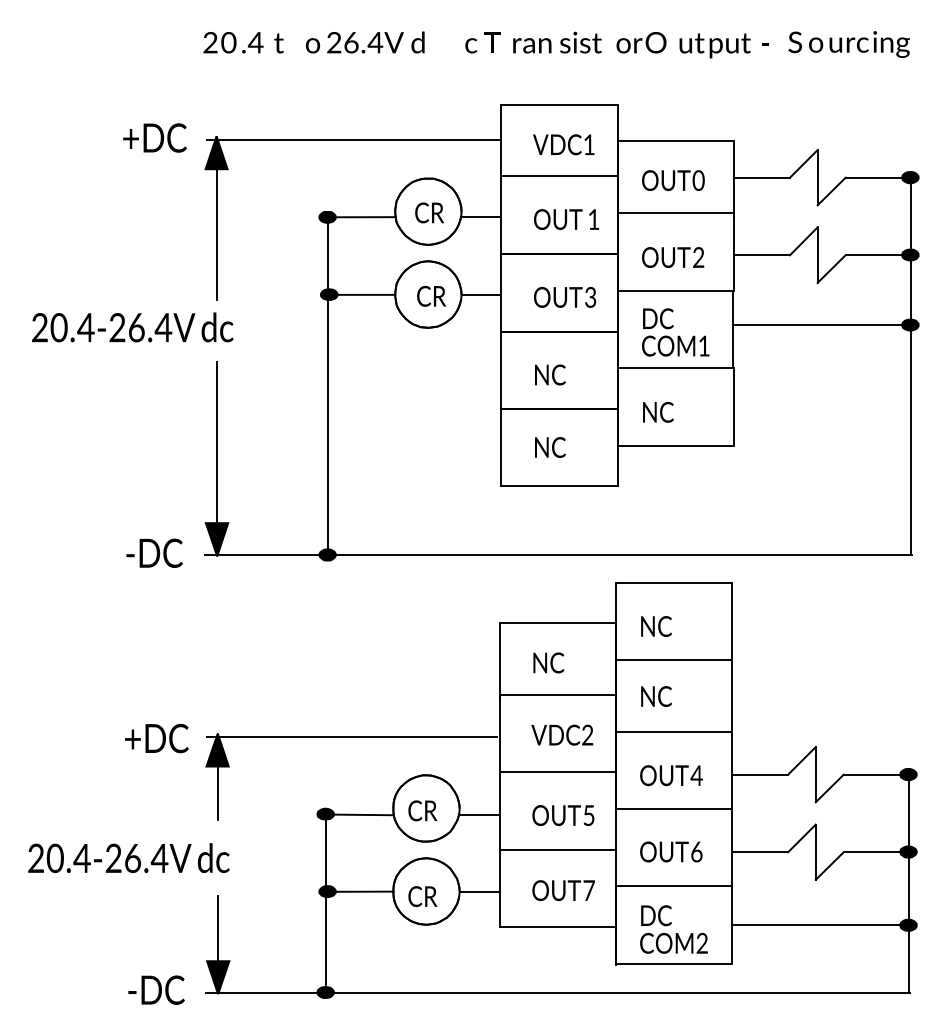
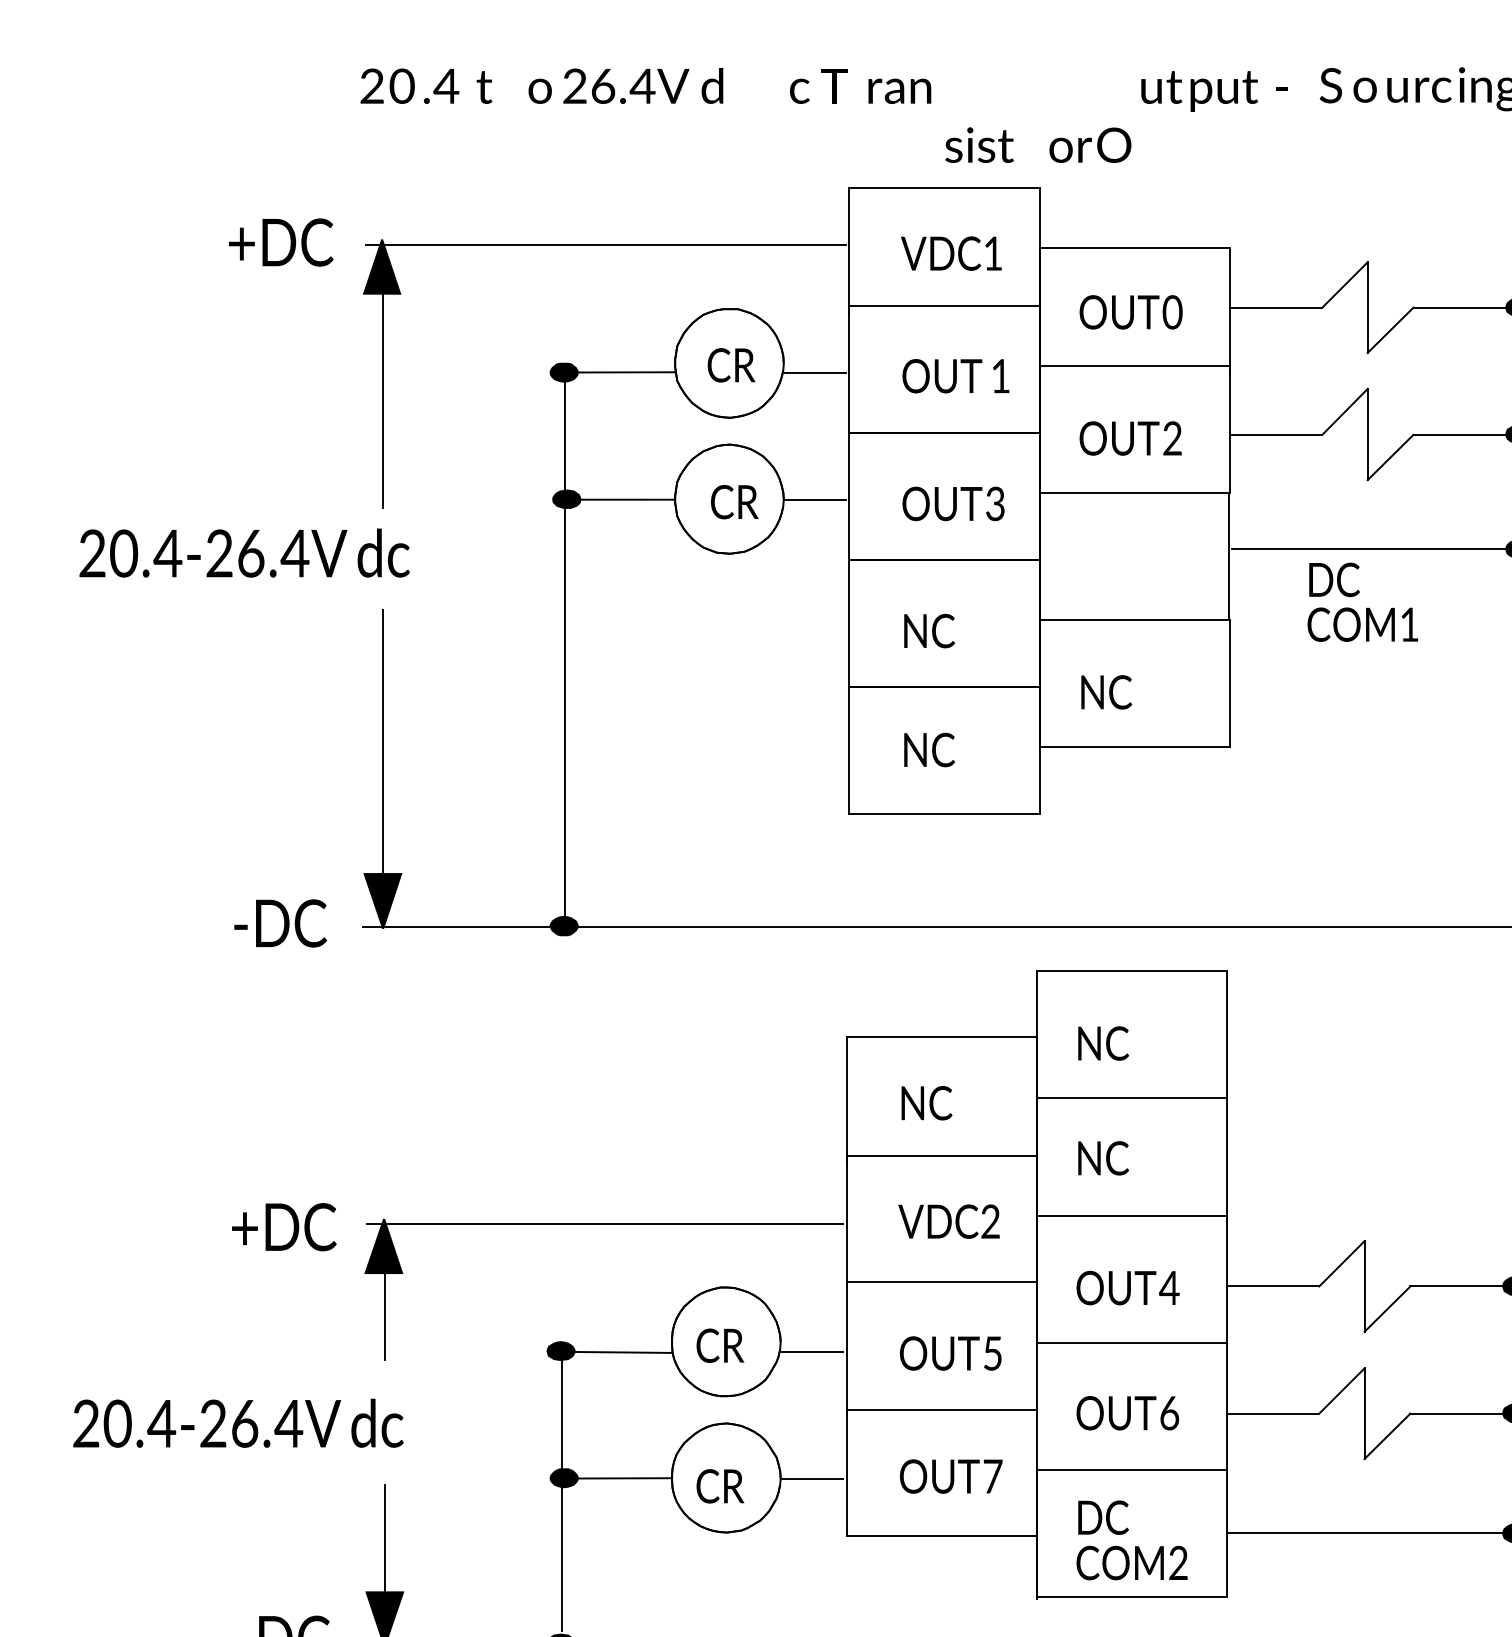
text: (580, 42) -> (978, 144), moved
text: (641, 42) -> (1090, 144), moved
text: (675, 332) -> (1362, 602), moved

